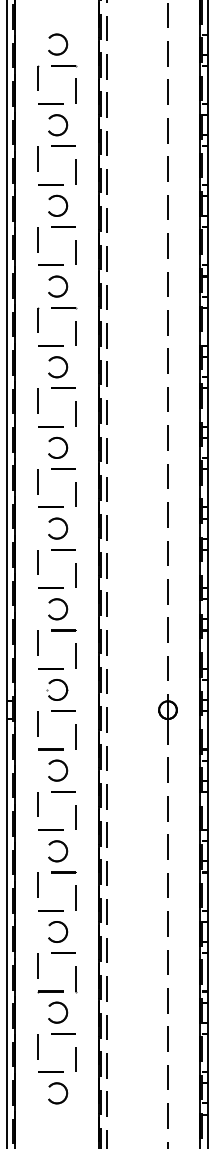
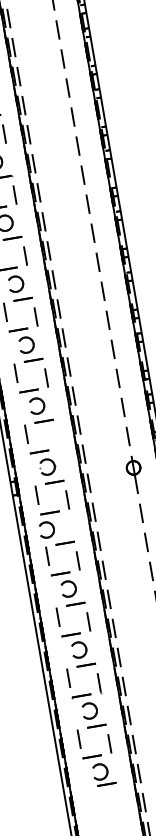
line: (75, 655) -> (56, 438), removed
part: (65, 768) -> (52, 527), moved
line: (63, 1110) -> (106, 784), added

